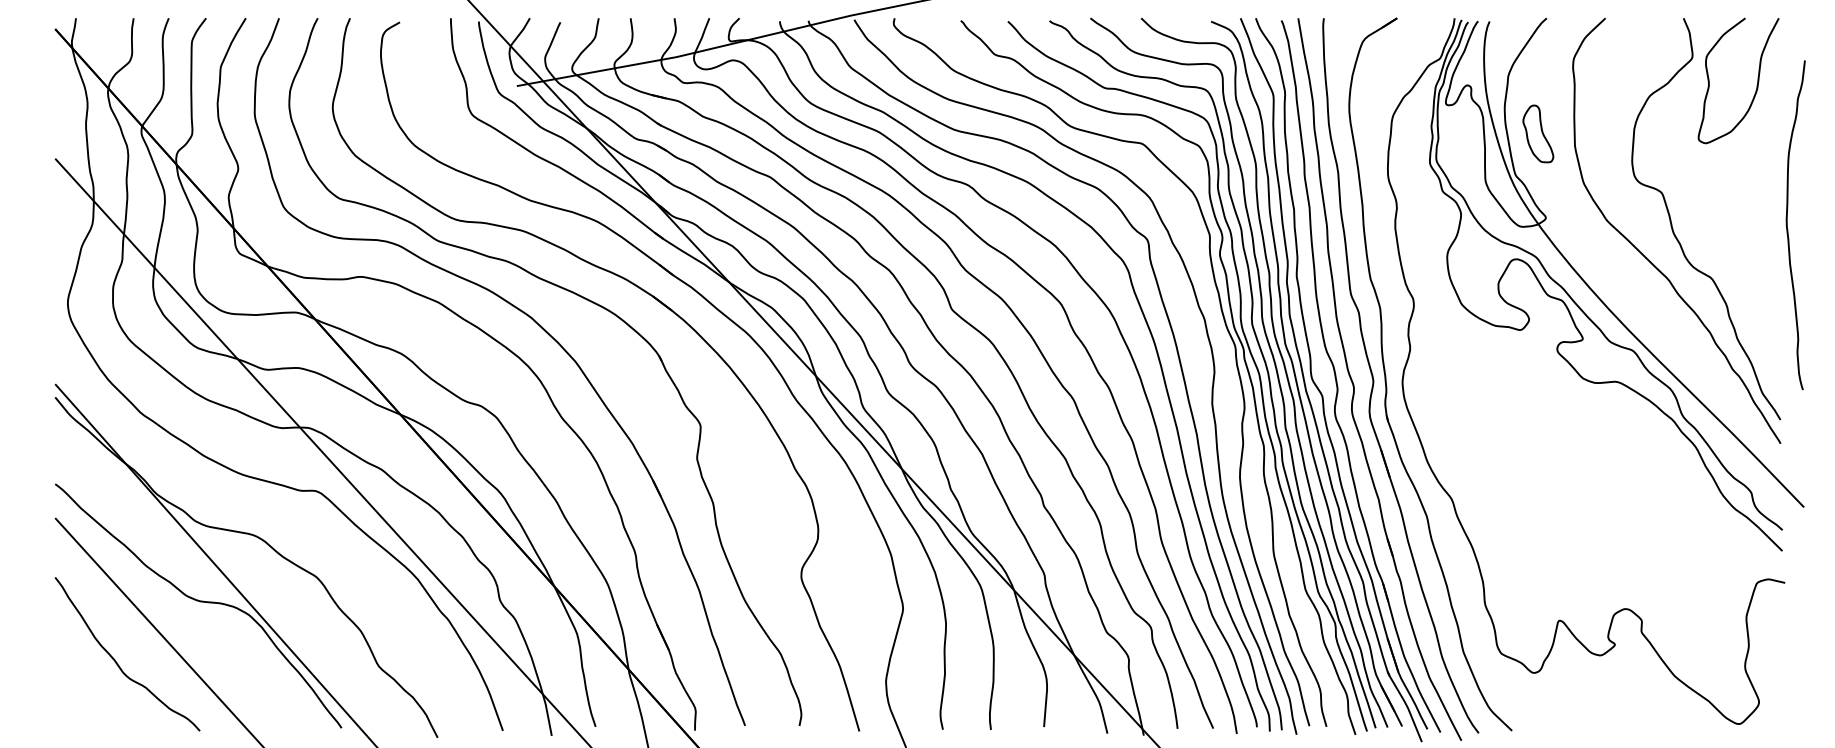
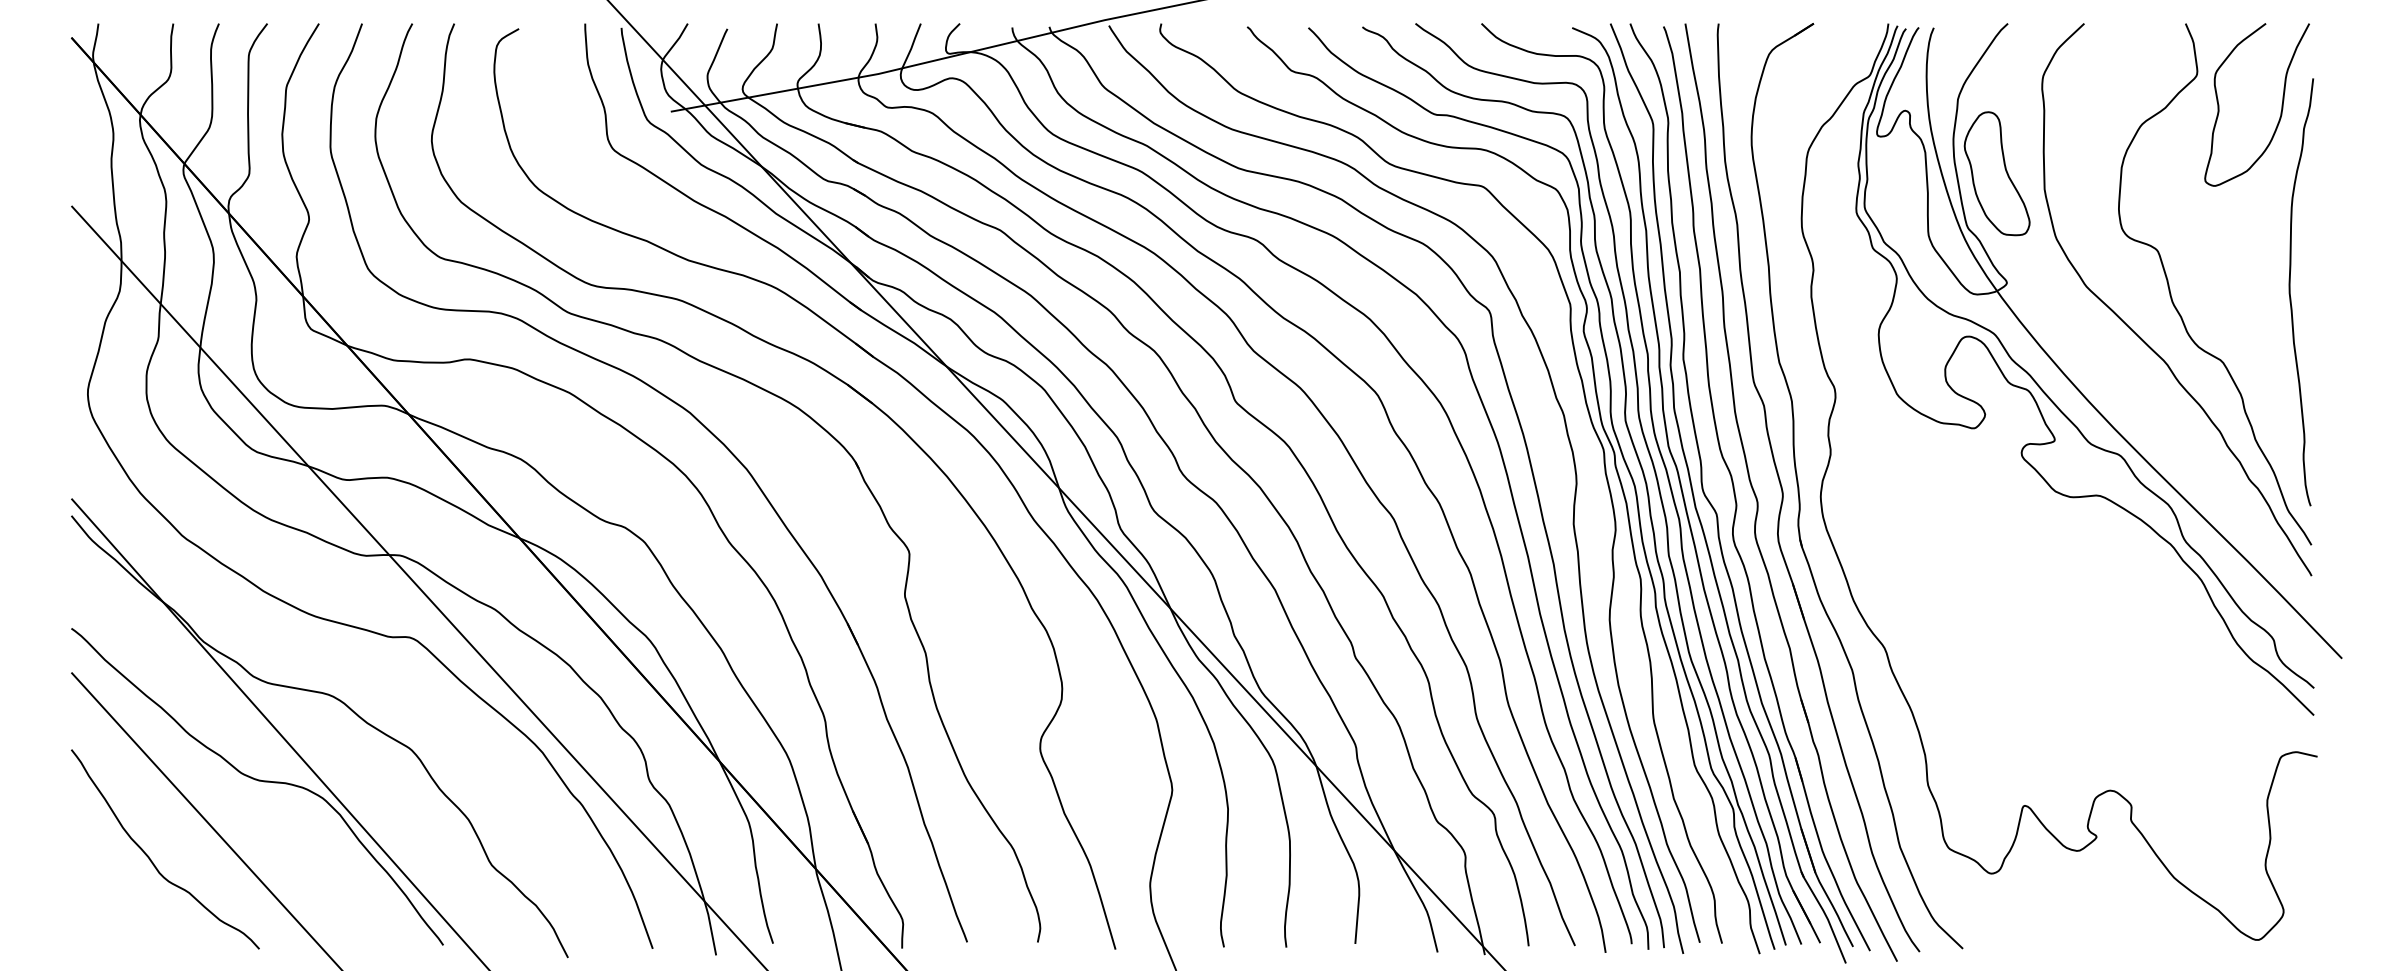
part: (1537, 133) -> (1996, 173), size x1.67
curve: (1787, 225) -> (2290, 292), moved

